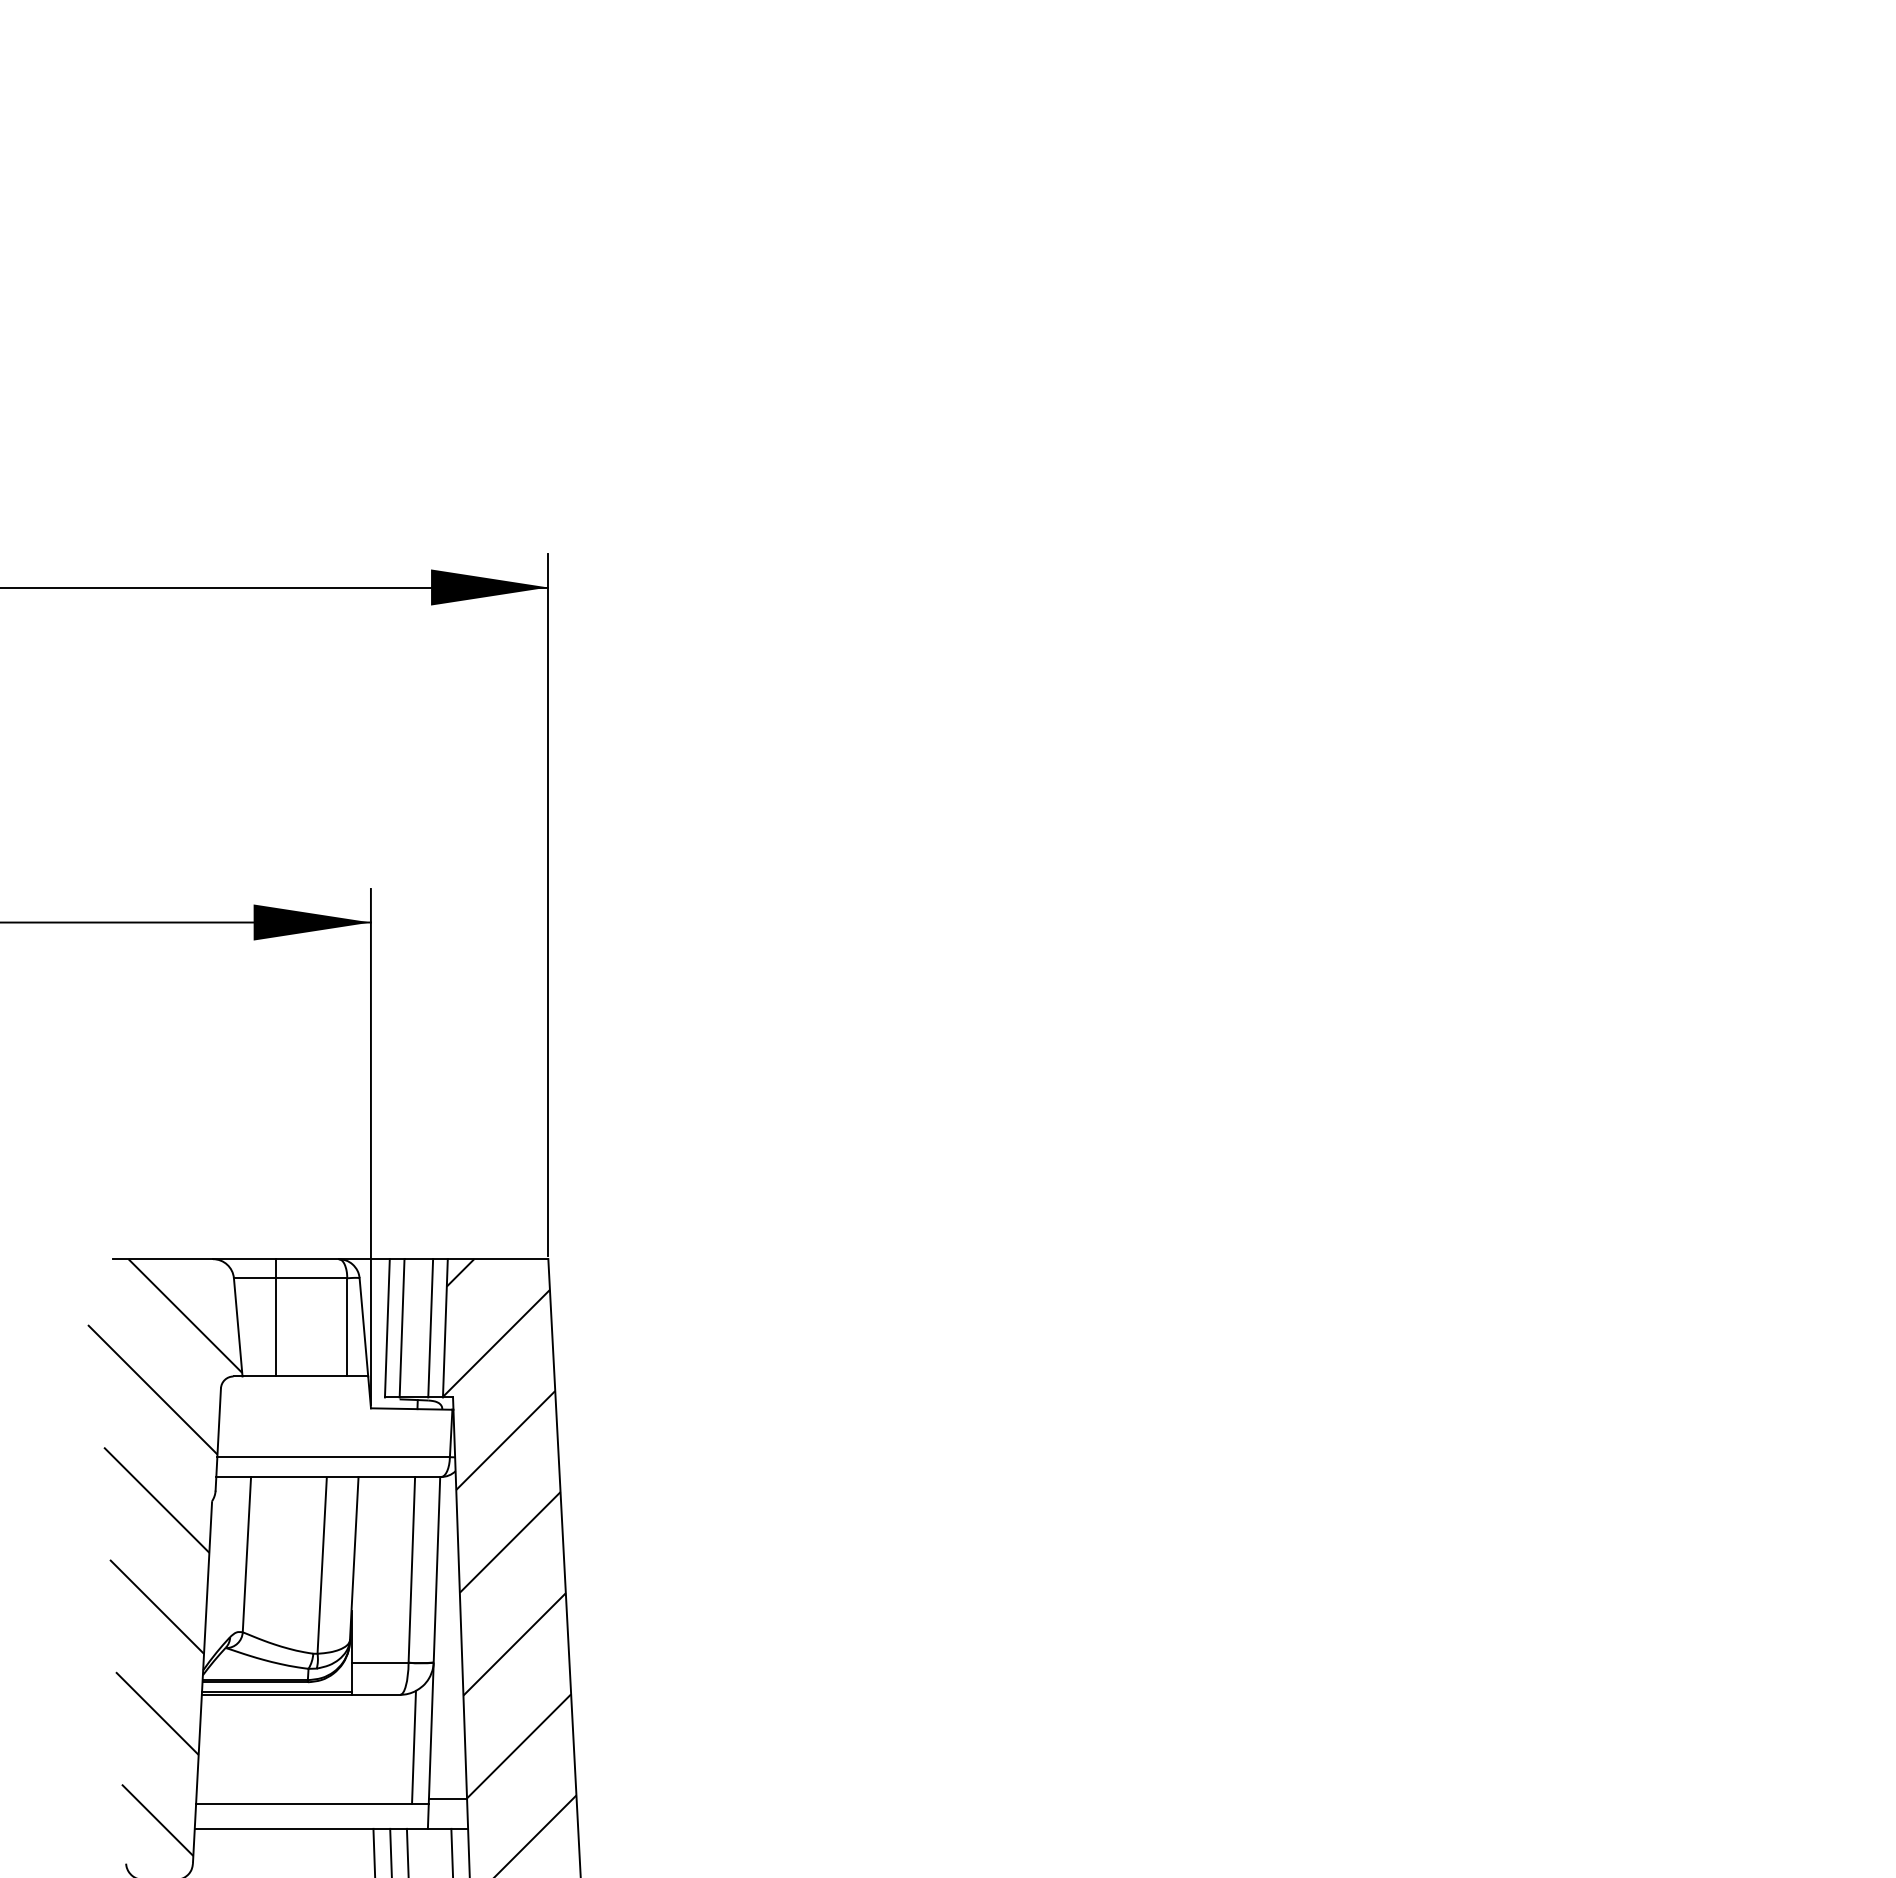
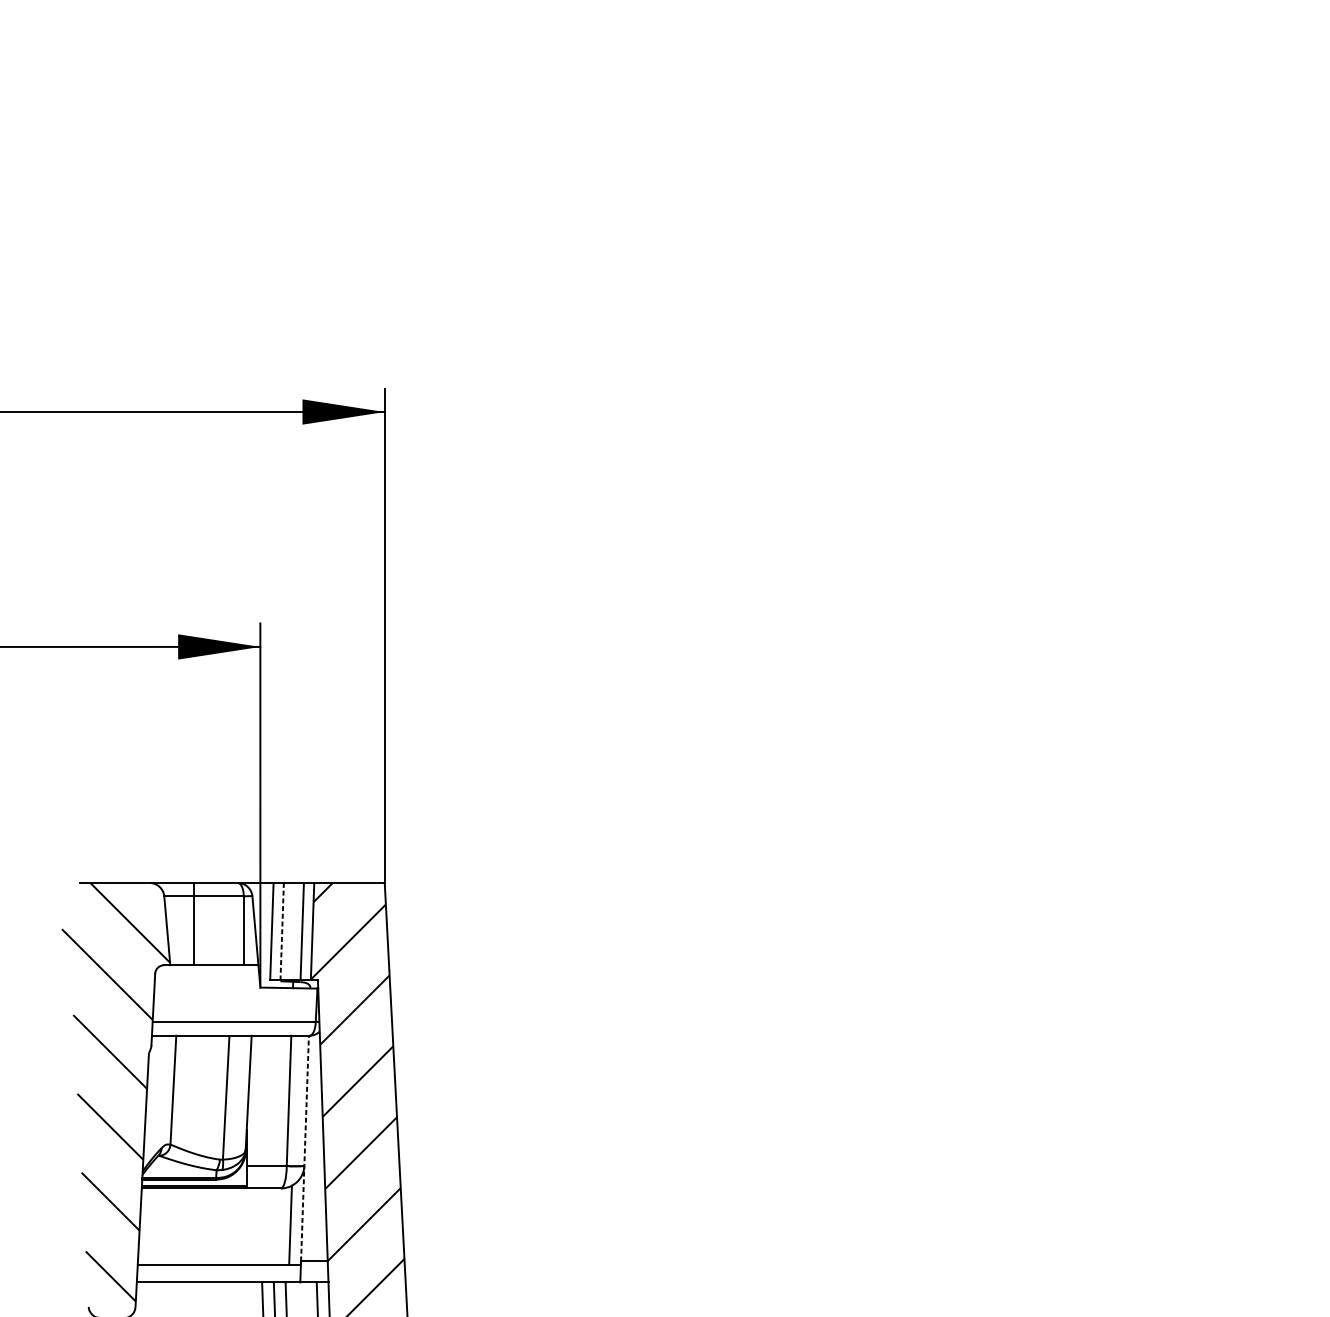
line: (402, 1328) -> (282, 931), solid -> dashed
line: (434, 1637) -> (304, 1148), solid -> dashed

